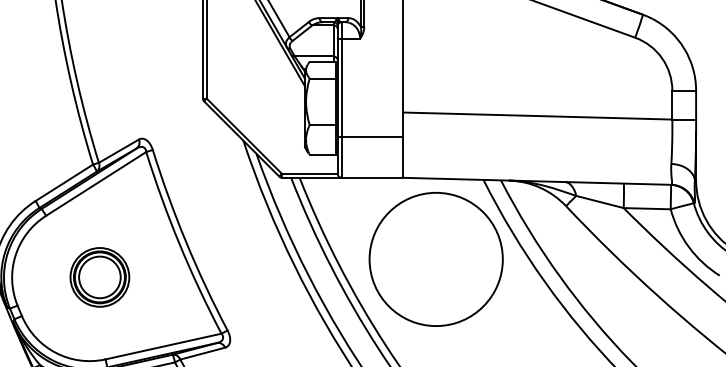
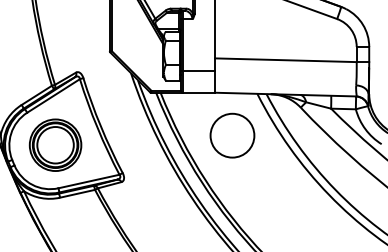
circle: (436, 259) -> (232, 135), size x0.62
part: (99, 276) -> (55, 144), size x1.67

